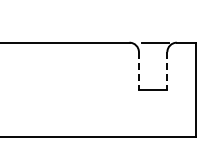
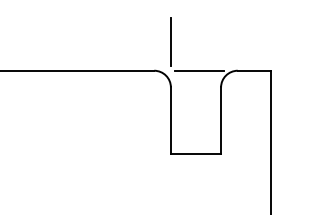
line: (138, 26) -> (170, 42), added
line: (138, 71) -> (170, 121), dashed -> solid
line: (167, 71) -> (221, 121), dashed -> solid

